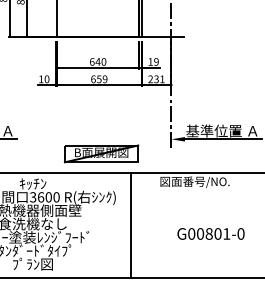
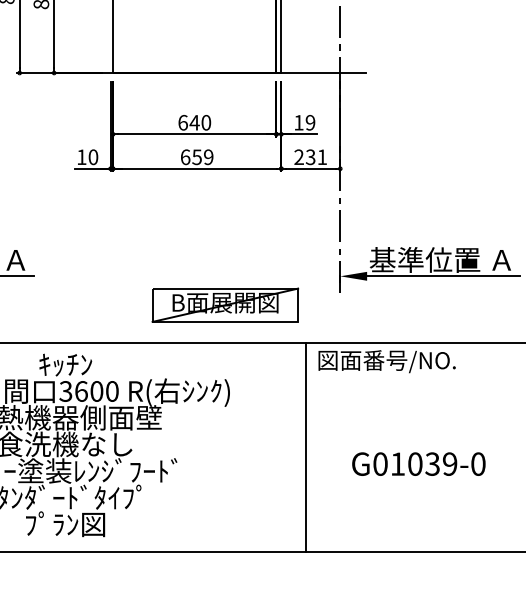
part: (101, 153) -> (225, 304), moved
line: (131, 225) -> (306, 447), moved
text: (213, 233) -> (423, 463), G00801-0 -> G01039-0

